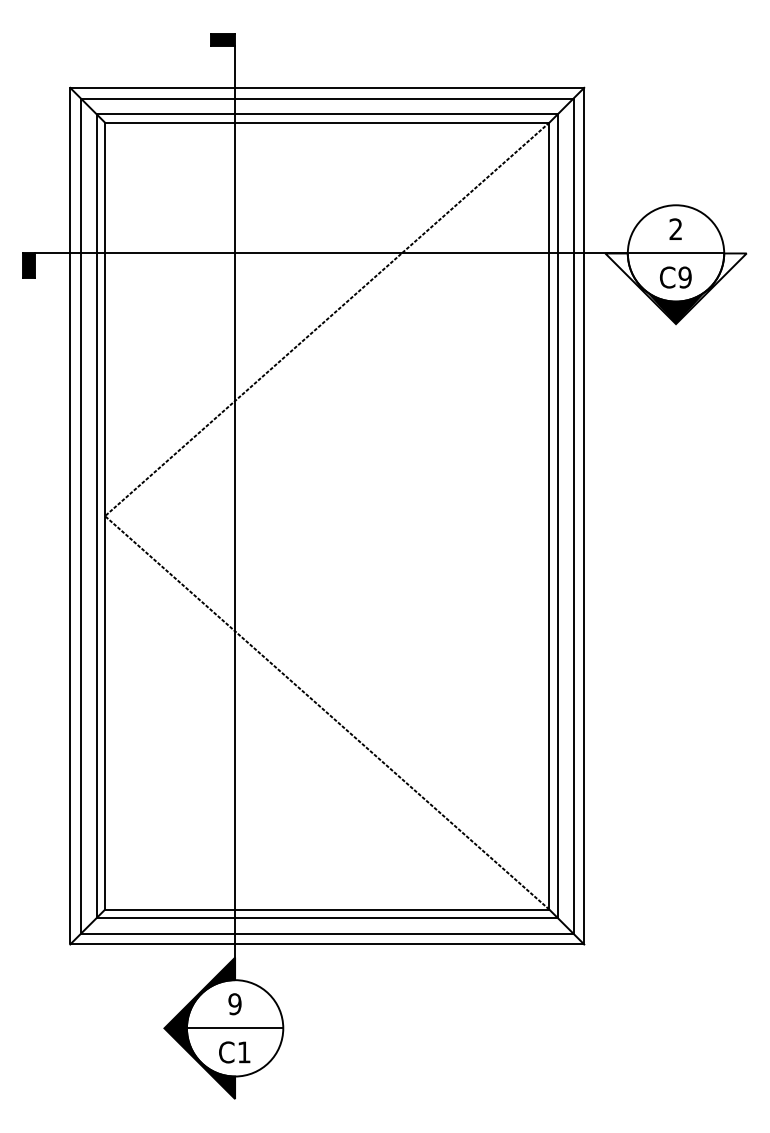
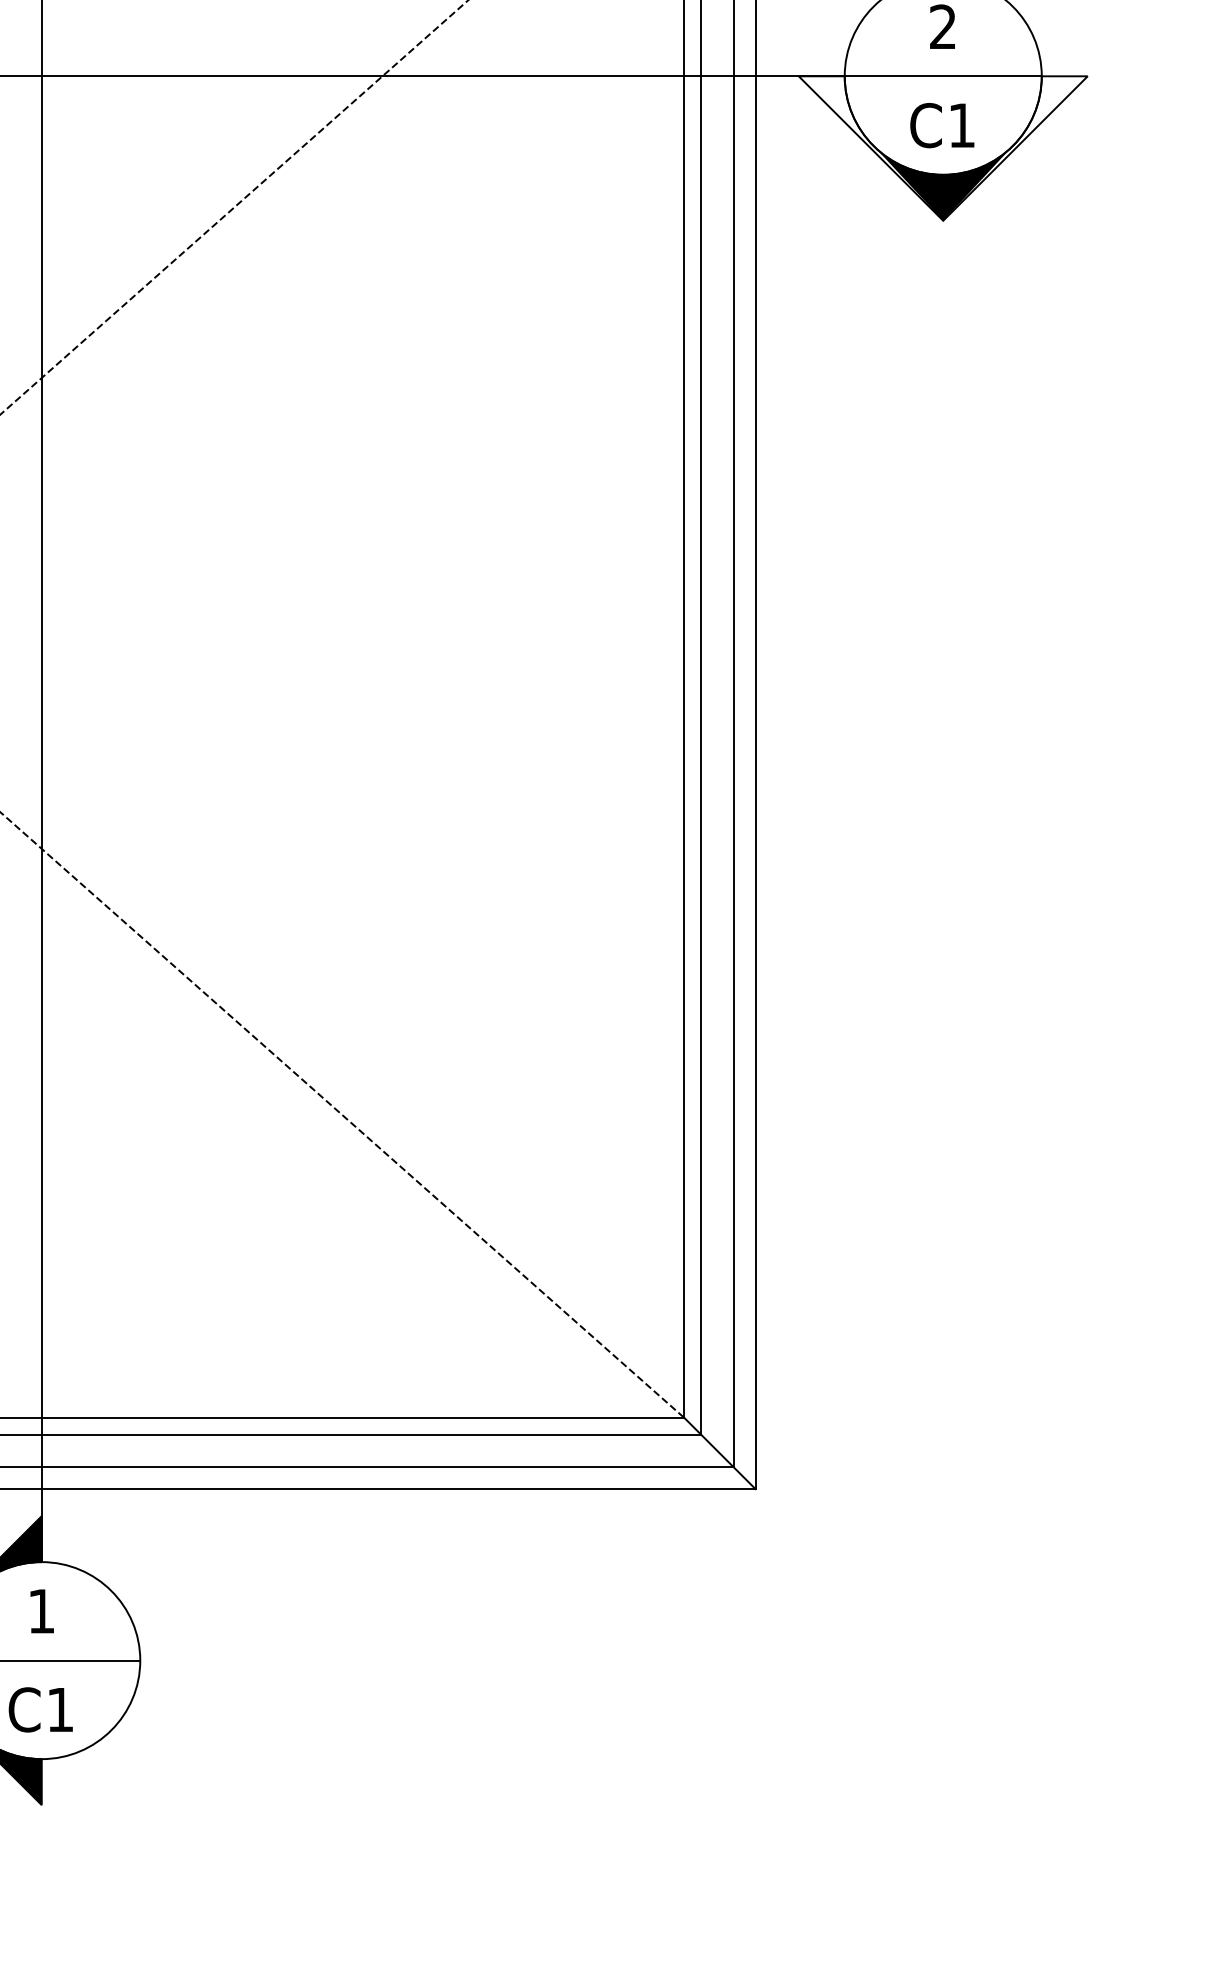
text: (684, 277) -> (960, 125), C9 -> C1
text: (234, 1004) -> (40, 1611), 9 -> 1

